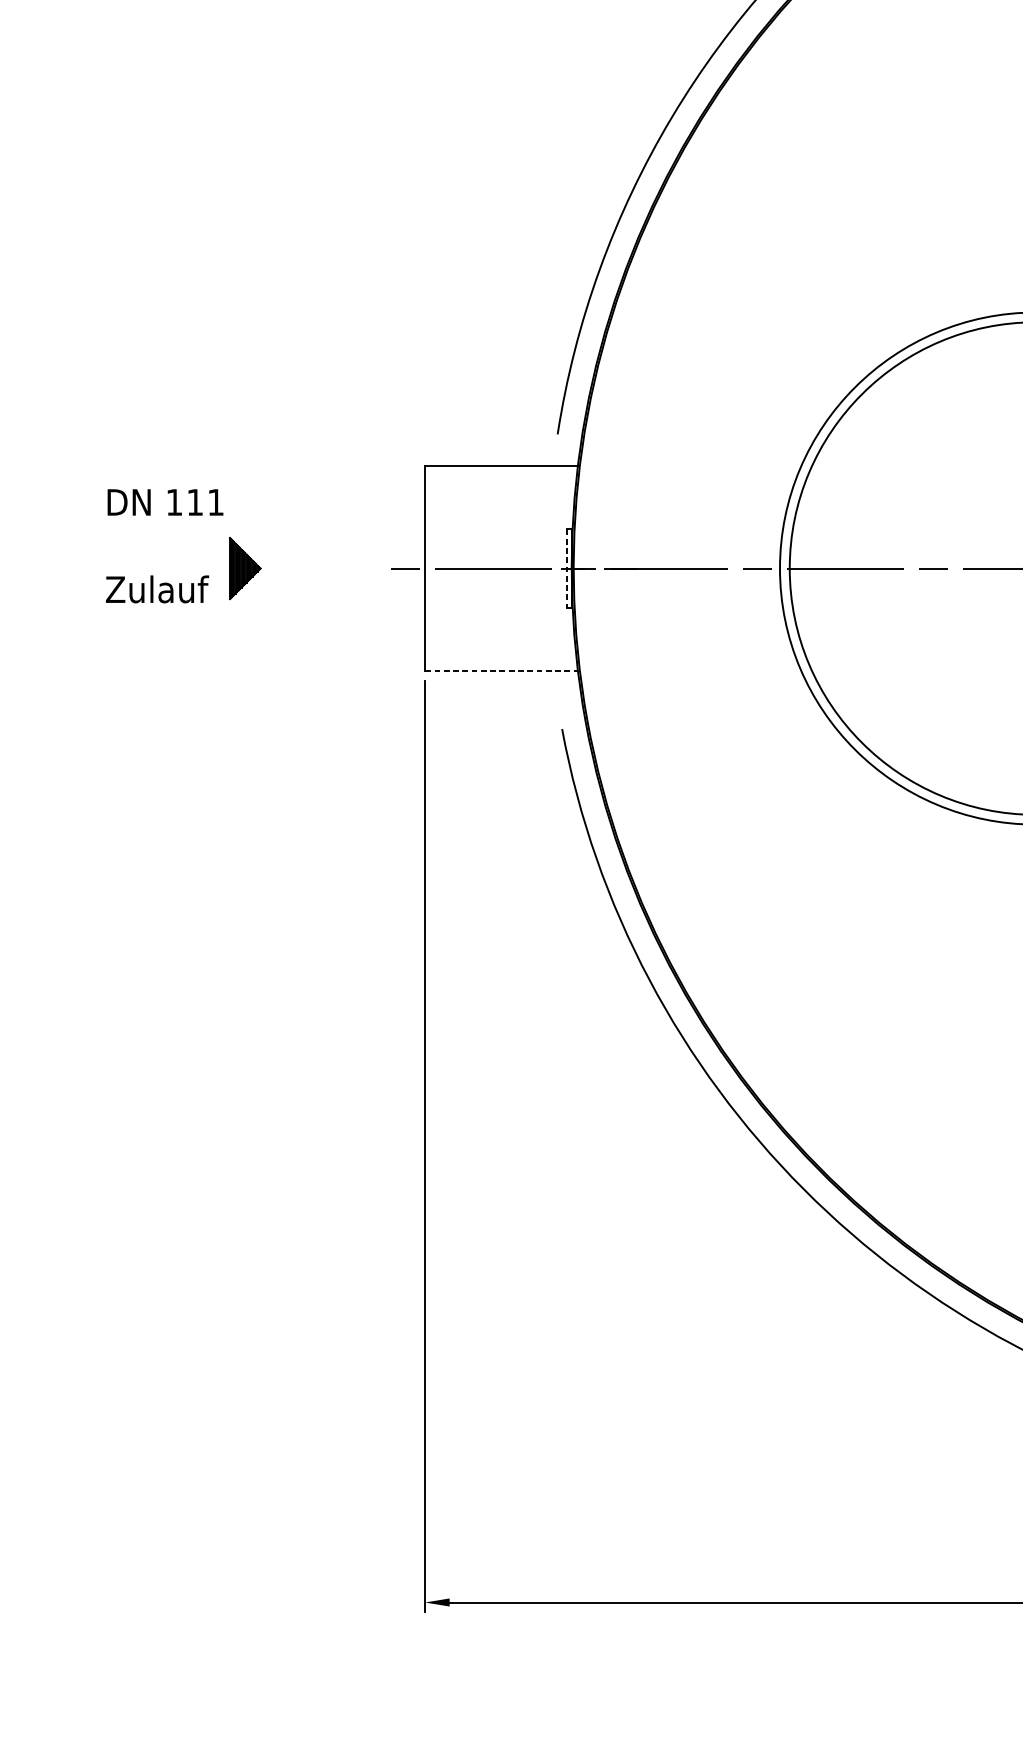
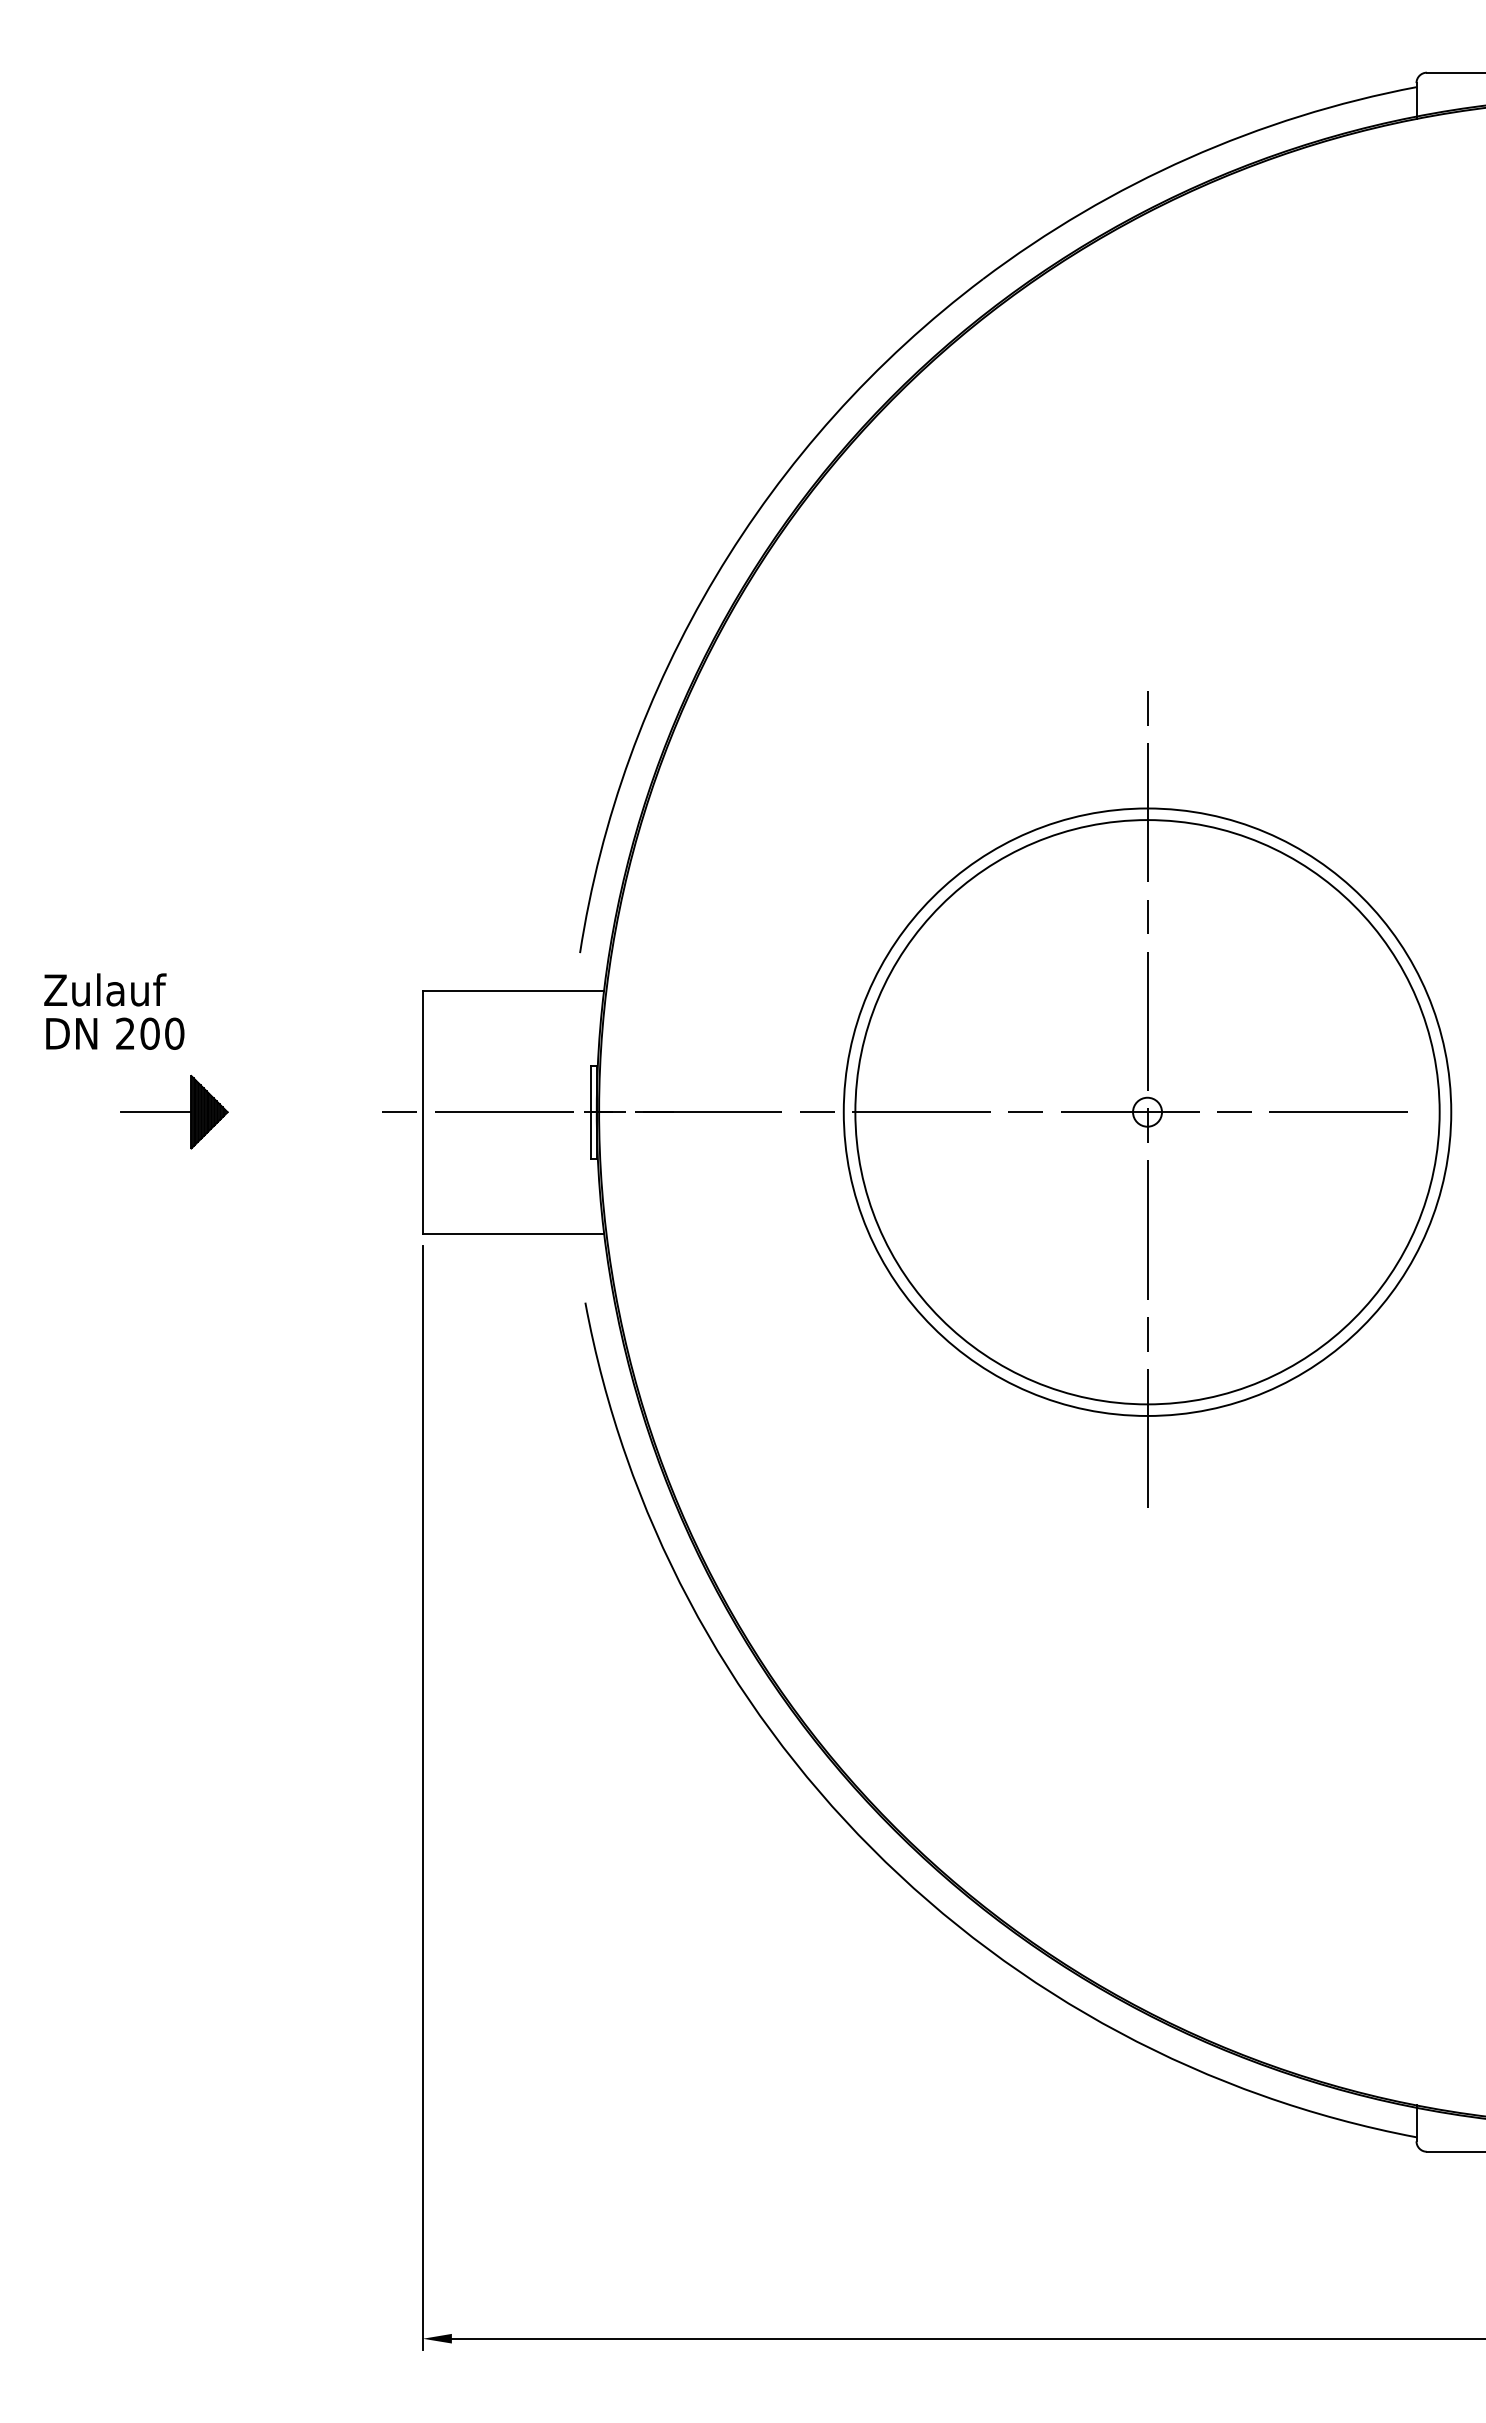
text: (195, 502) -> (150, 1033), 111 -> 200
line: (200, 568) -> (156, 1112), added
line: (567, 568) -> (591, 1112), dashed -> solid
text: (157, 589) -> (105, 989), moved
line: (501, 670) -> (513, 1233), dashed -> solid

